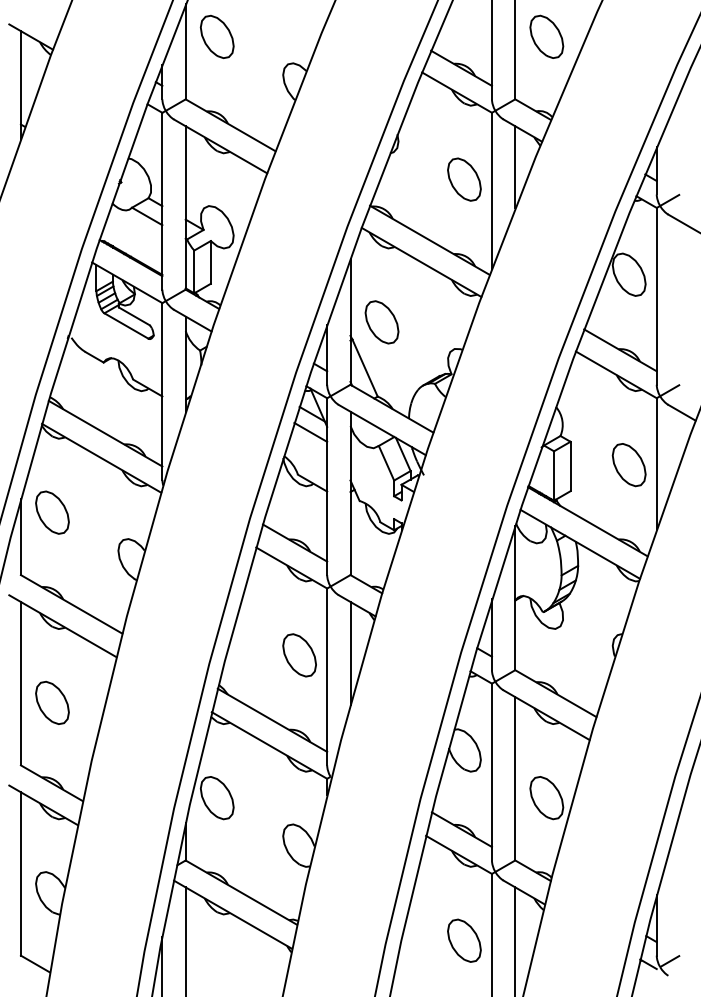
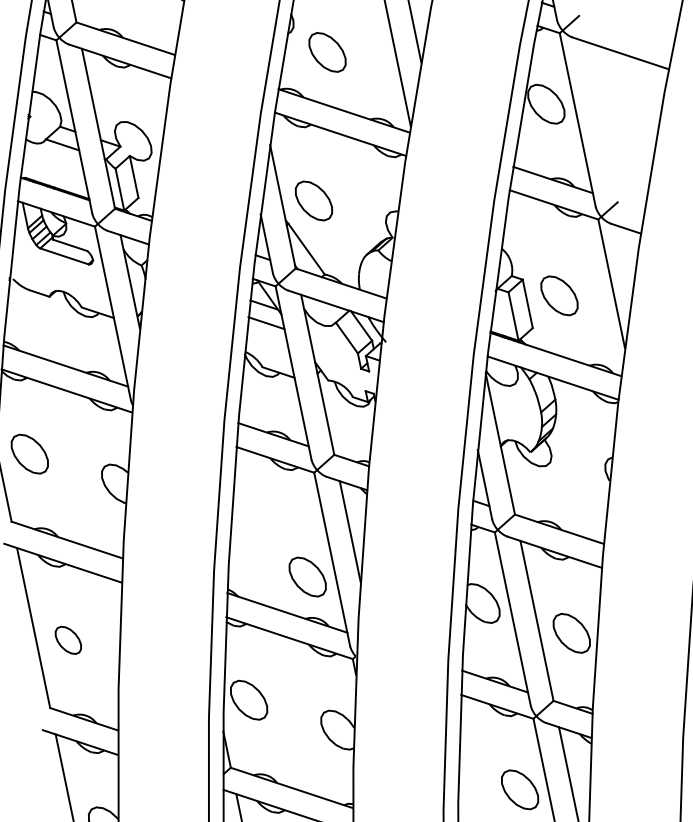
part: (464, 179) -> (327, 52), moved
part: (628, 465) -> (558, 296), moved
part: (299, 655) -> (307, 577), moved
part: (52, 702) -> (68, 640), size x0.7

